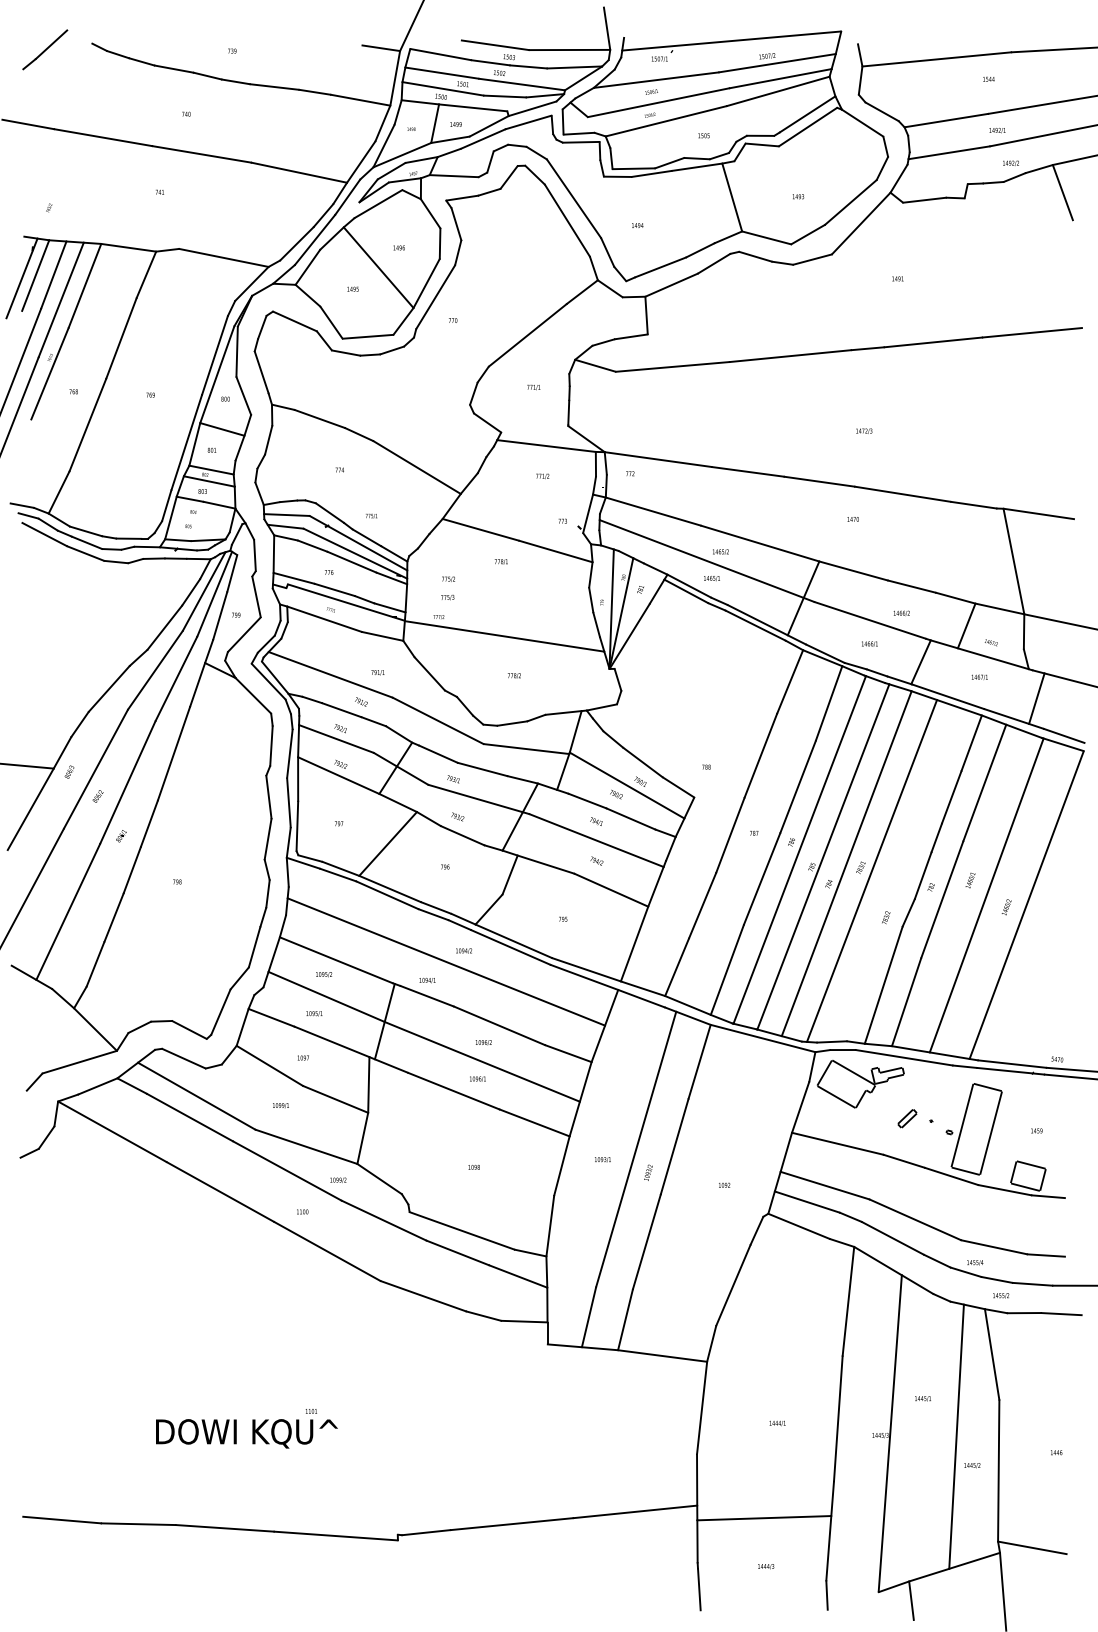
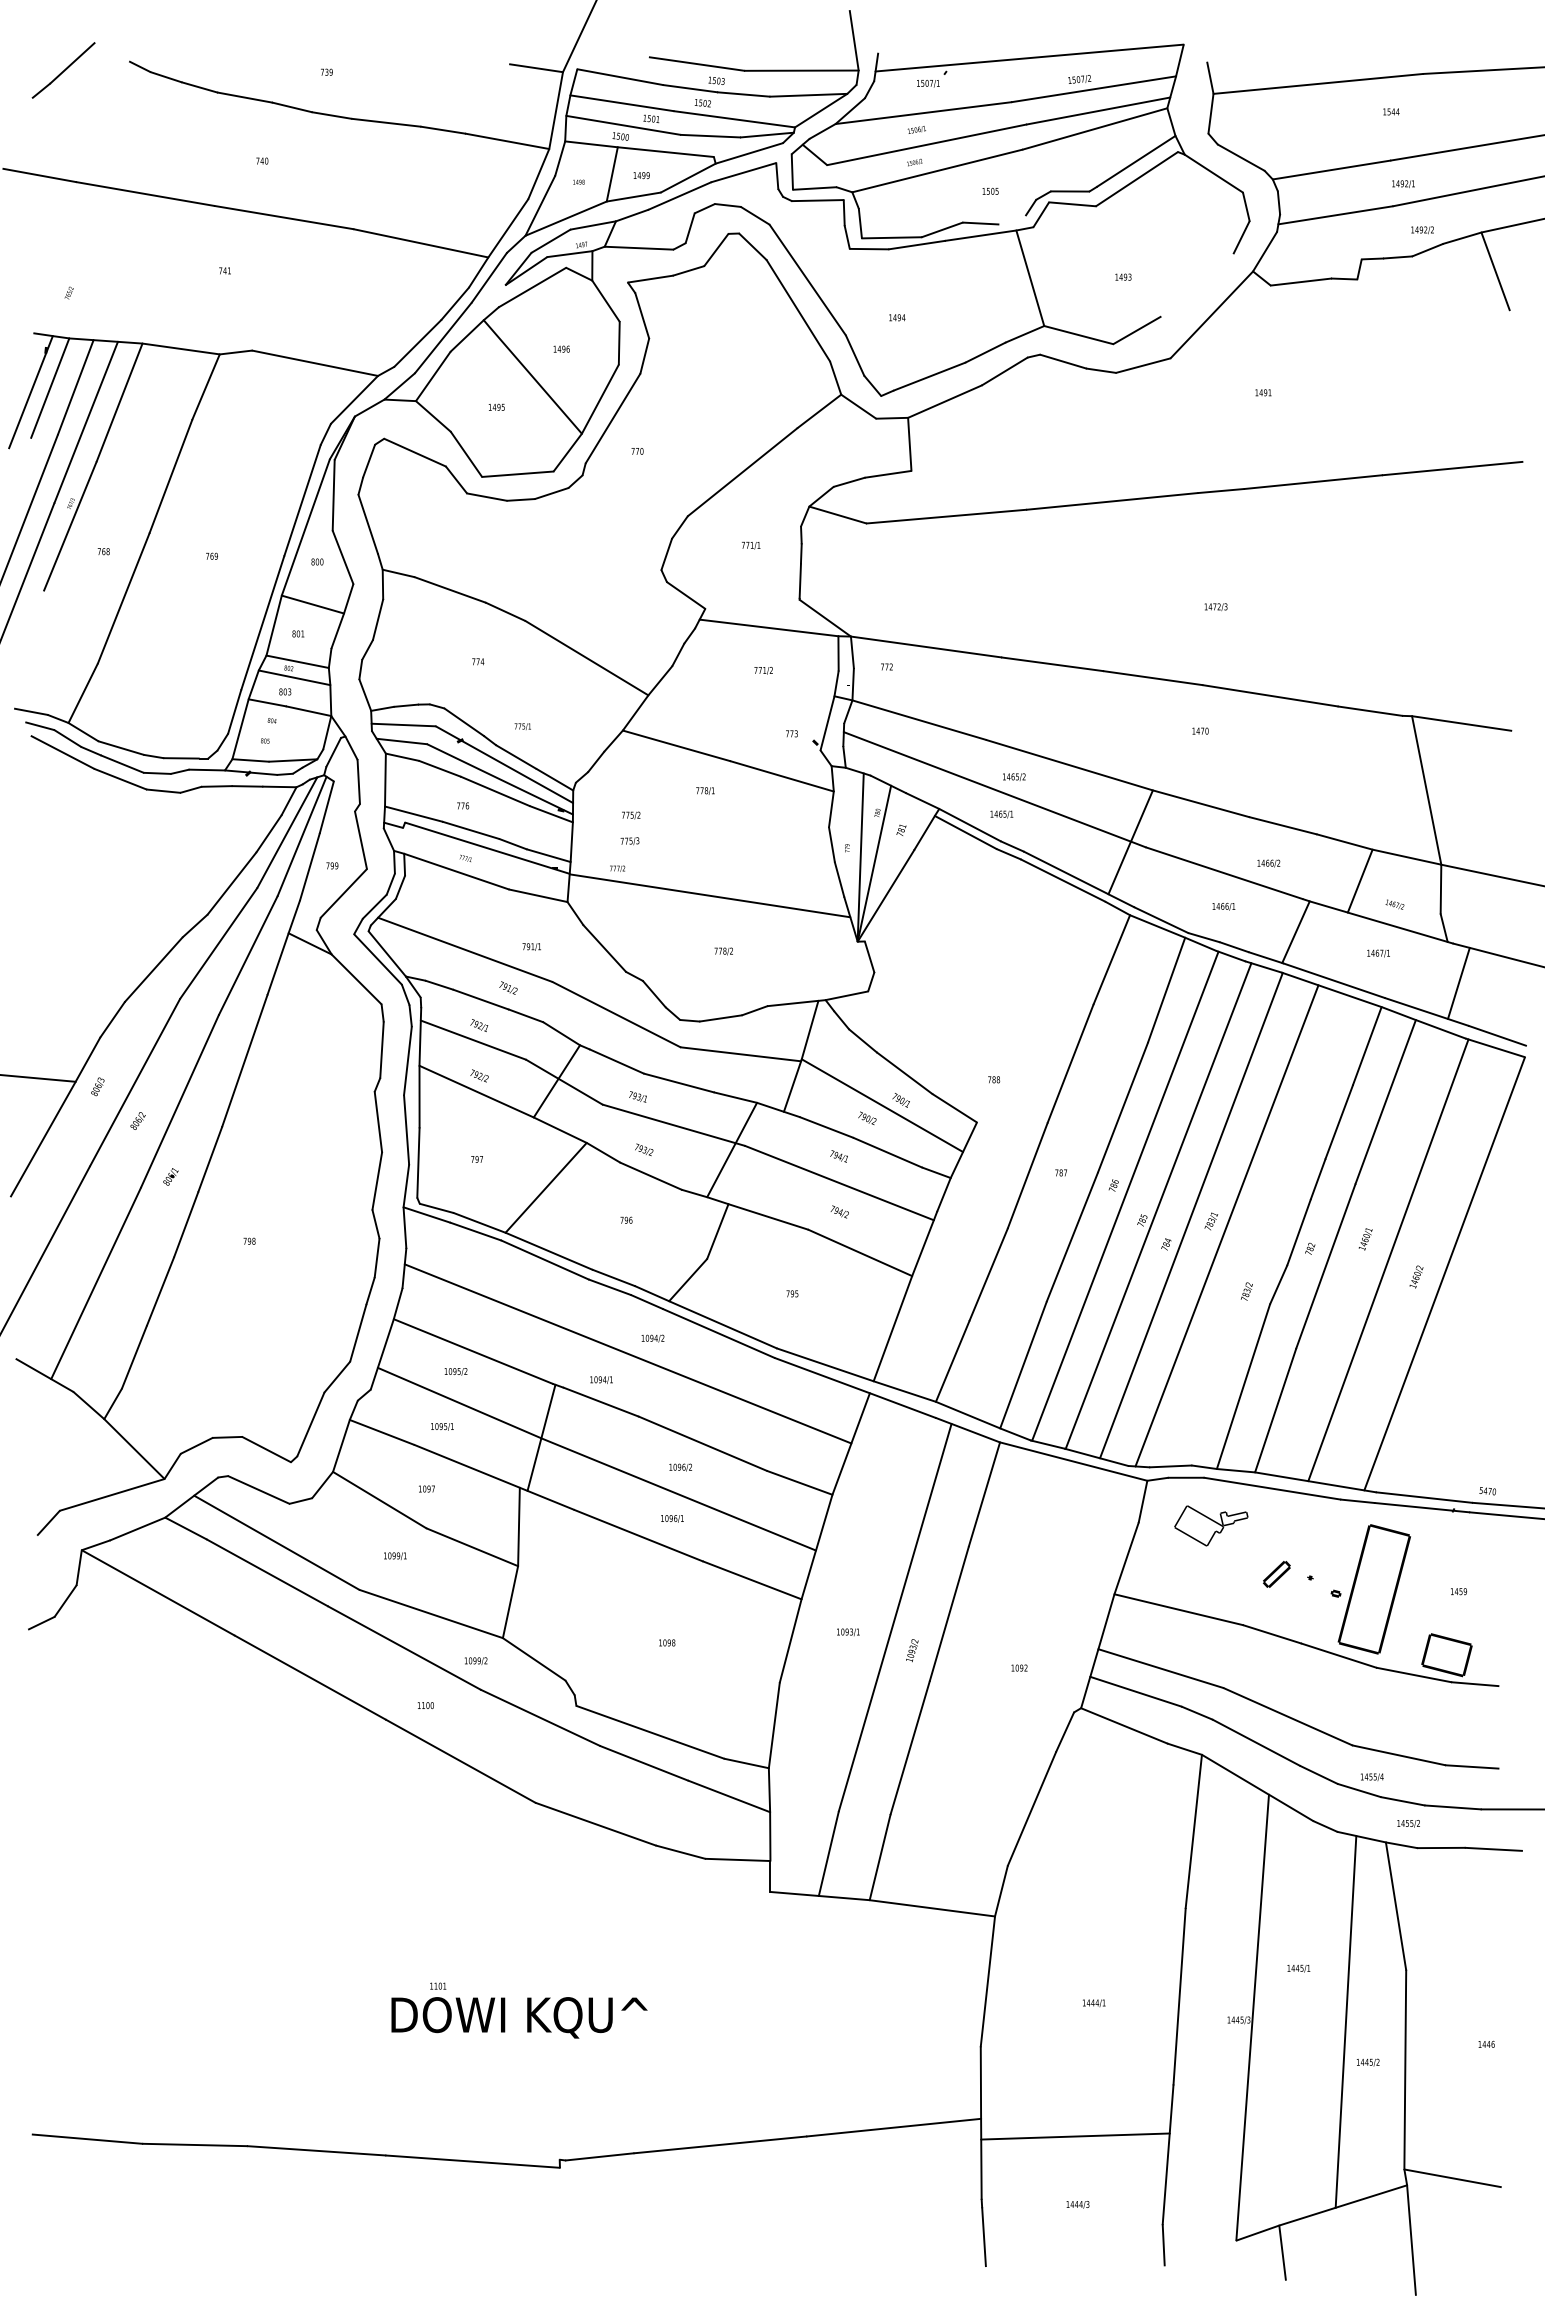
line: (719, 155) -> (1012, 219), removed
line: (851, 202) -> (1197, 285), removed
part: (860, 1083) -> (1211, 1525), size x0.6
text: (246, 1433) -> (519, 2017), moved

